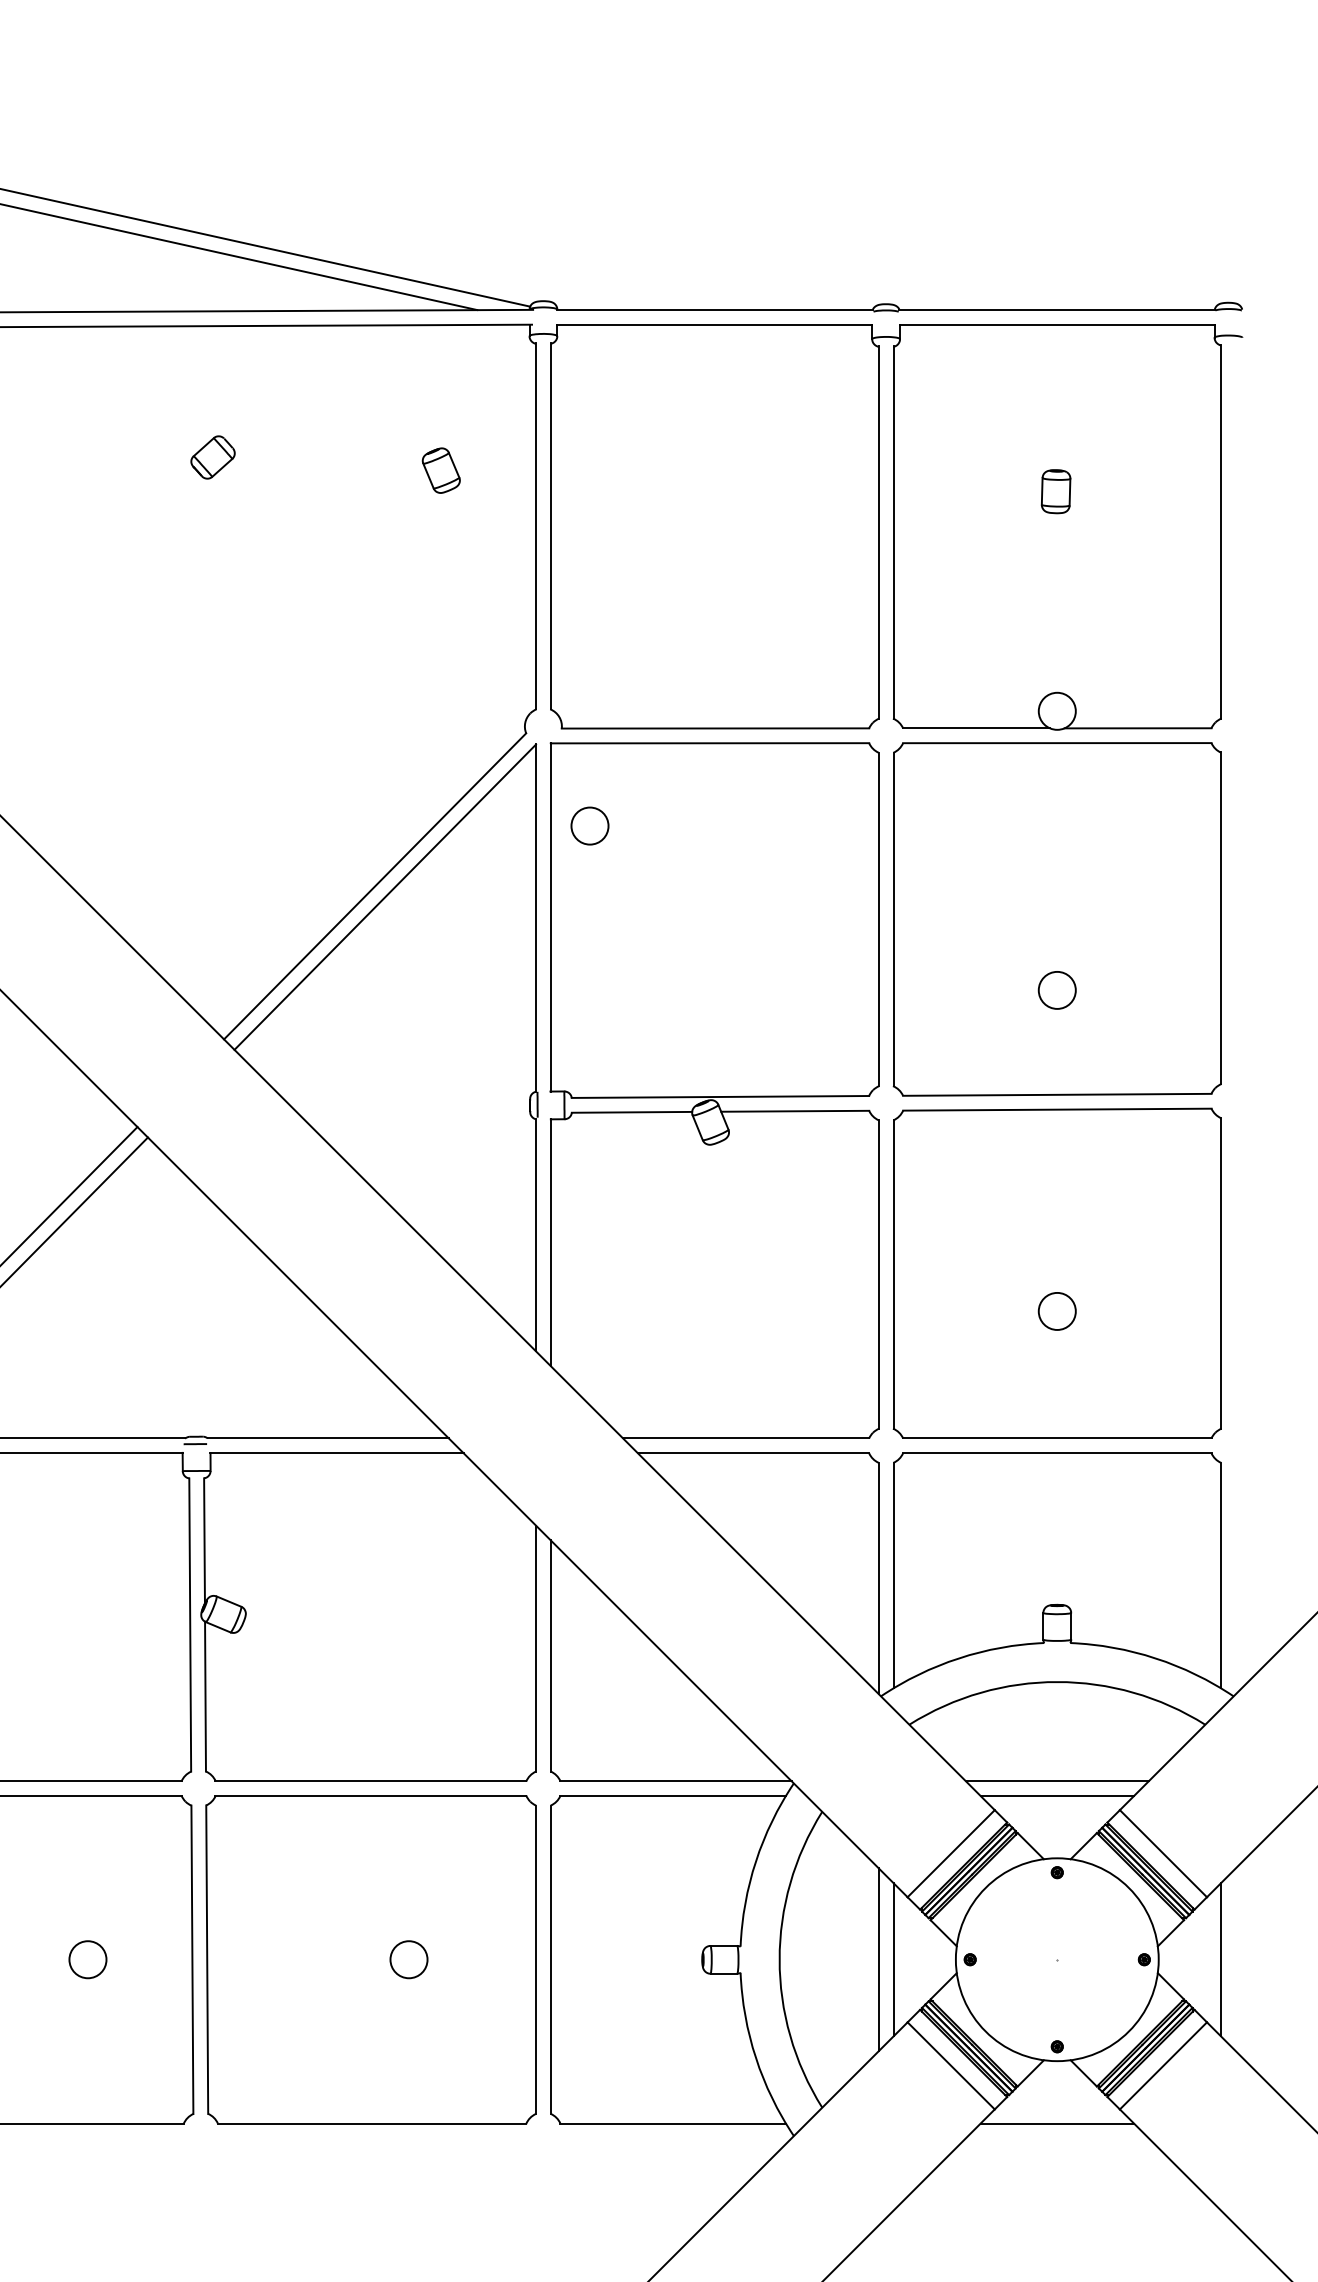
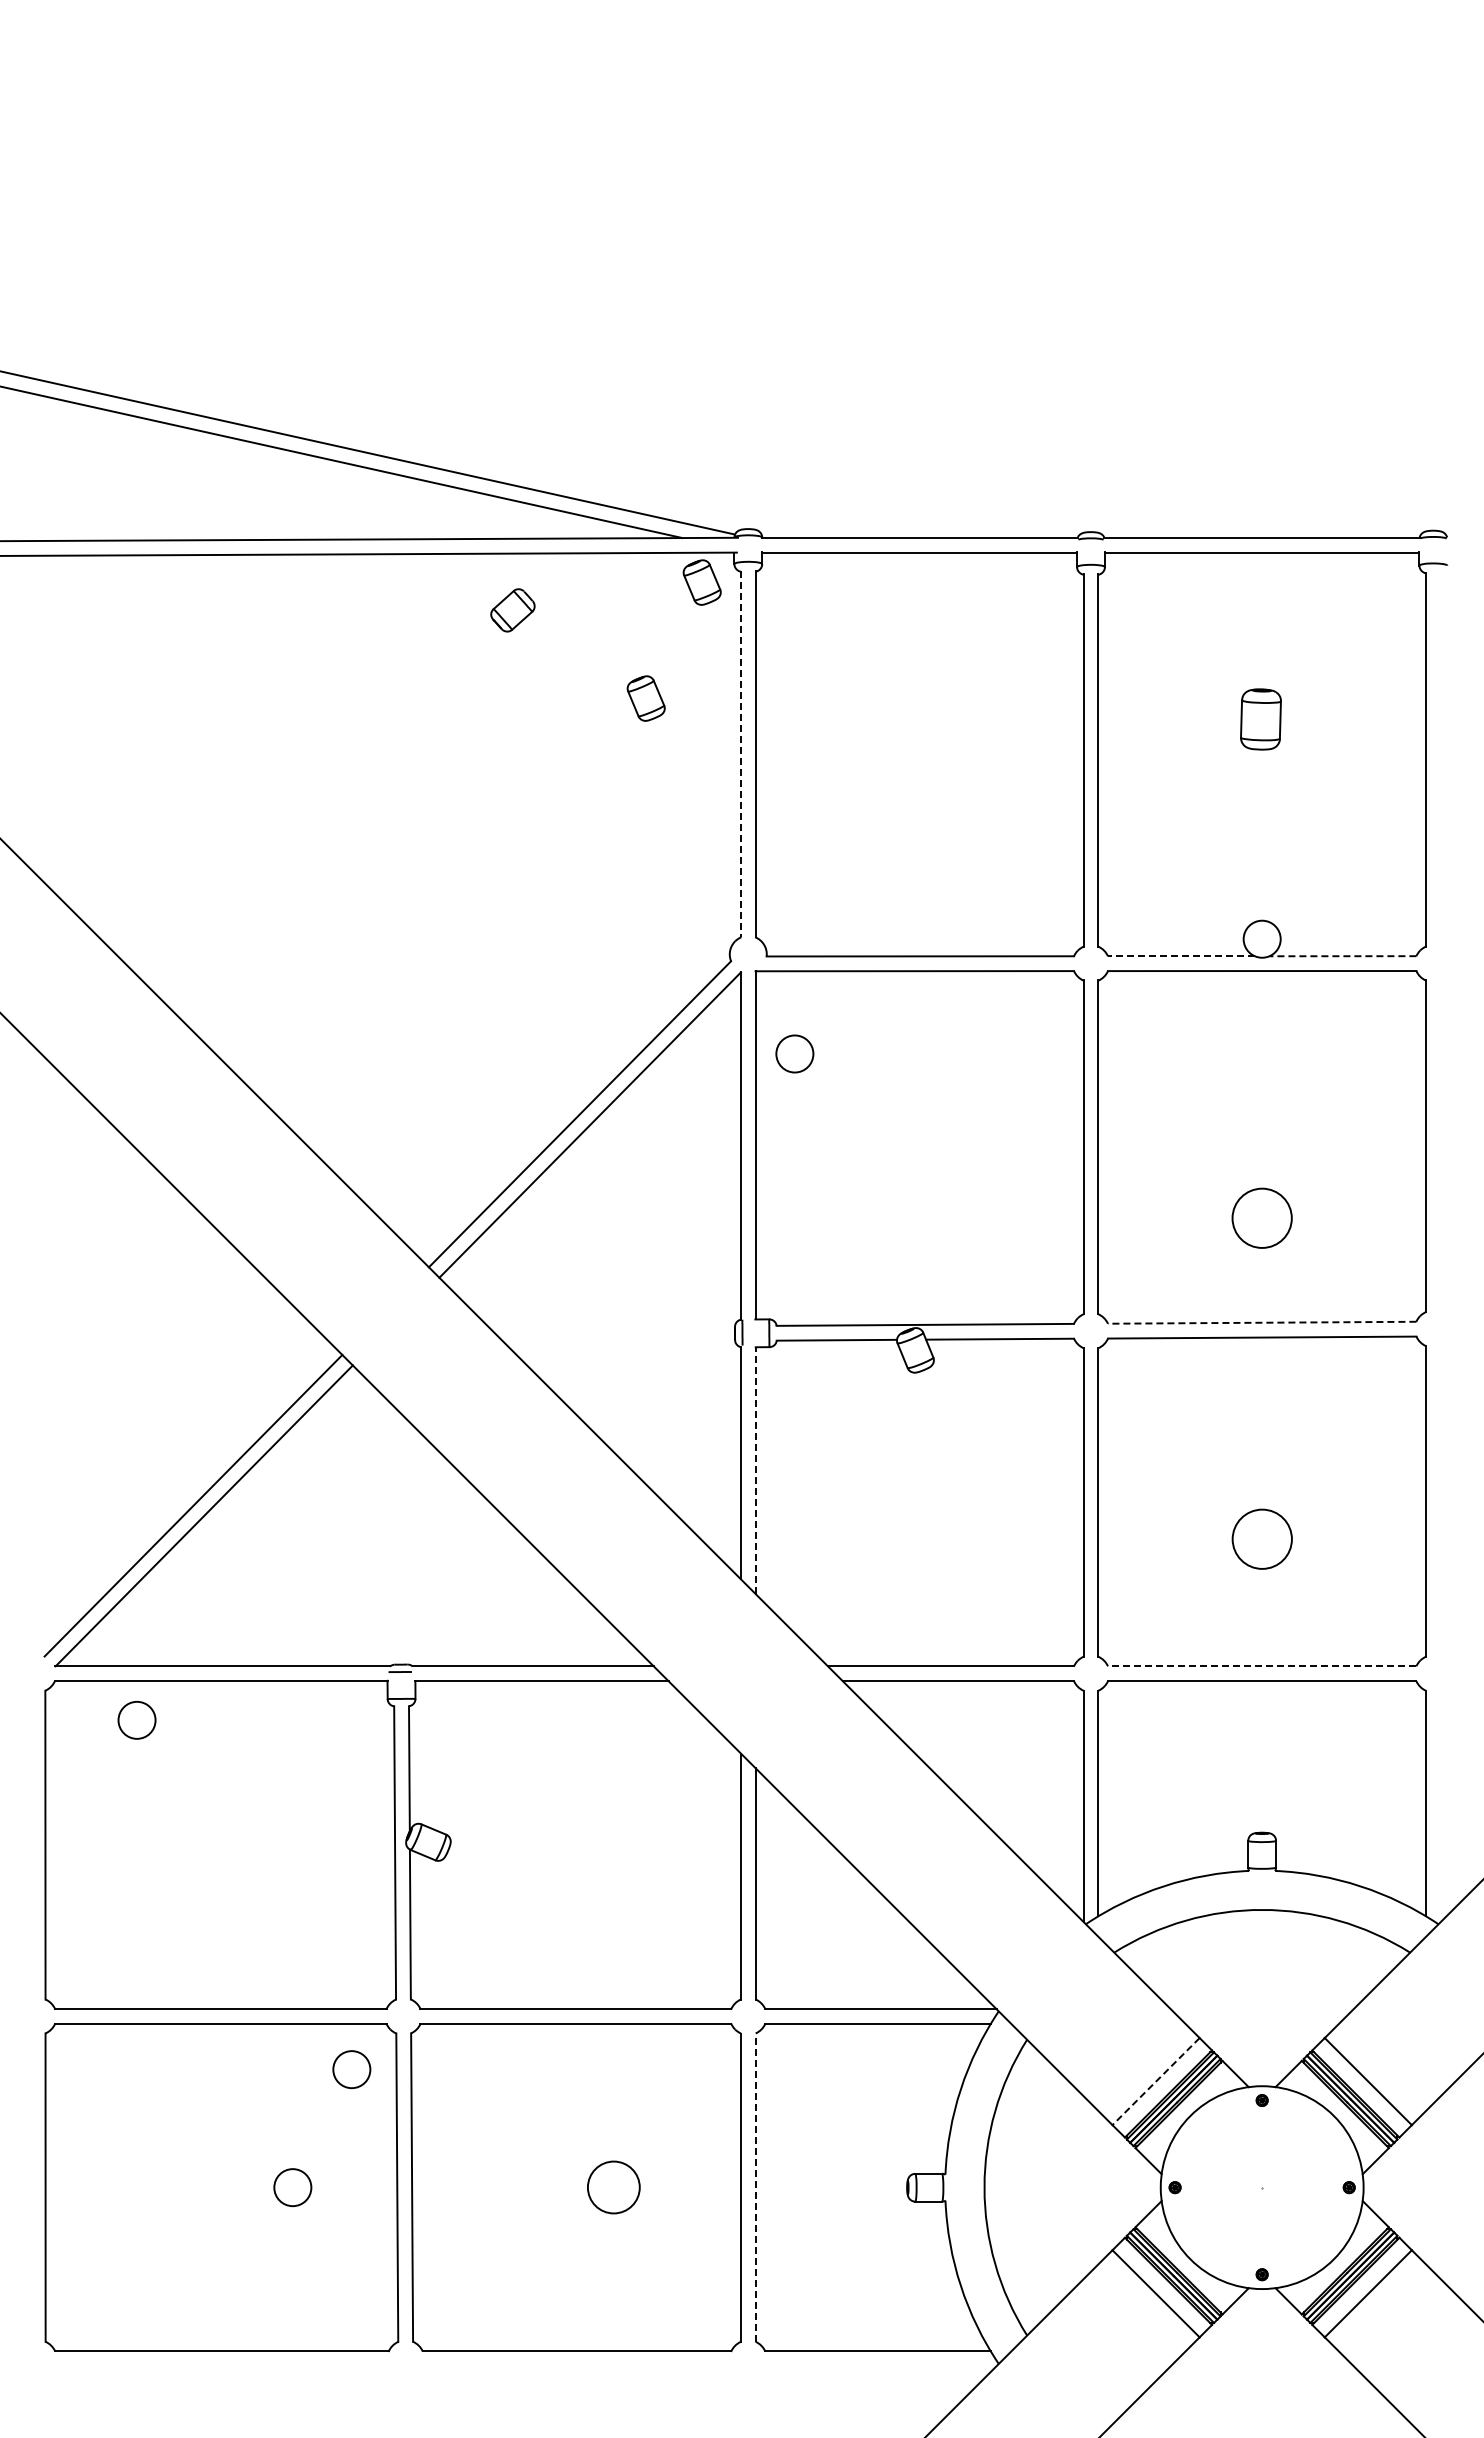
part: (496, 354) -> (701, 582), added
part: (212, 457) -> (512, 610), moved
part: (1055, 491) -> (1260, 719), size x1.4
line: (535, 526) -> (740, 754), solid -> dashed
line: (975, 728) -> (1180, 956), solid -> dashed
line: (1137, 728) -> (1342, 956), solid -> dashed
circle: (1056, 989) -> (1261, 1217), size x1.6
line: (1056, 1094) -> (1261, 1322), solid -> dashed
line: (550, 1242) -> (755, 1470), solid -> dashed
circle: (1056, 1311) -> (1261, 1539), size x1.6
line: (1056, 1438) -> (1261, 1666), solid -> dashed
line: (1056, 1781) -> (1261, 2009), removed
line: (1056, 1795) -> (1261, 2023), removed
circle: (146, 1841) -> (351, 2069), added
line: (951, 1853) -> (1156, 2081), solid -> dashed
circle: (408, 1959) -> (613, 2187), size x1.4
line: (550, 1959) -> (755, 2187), solid -> dashed
line: (878, 1959) -> (1083, 2187), removed
line: (893, 1959) -> (1098, 2187), removed
line: (1220, 1959) -> (1425, 2187), removed
line: (1056, 2123) -> (1261, 2351), removed

